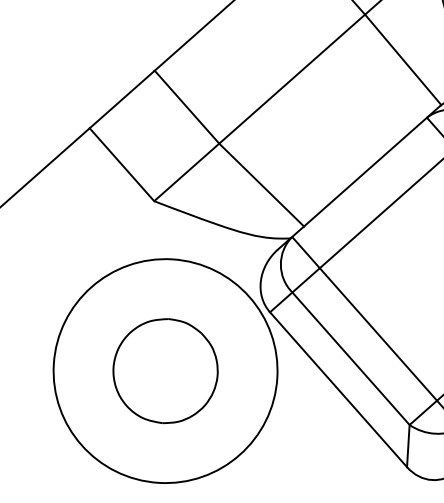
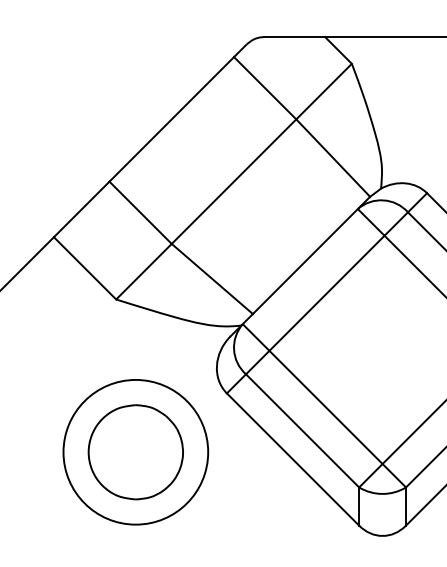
circle: (165, 370) -> (135, 451), size x0.71

